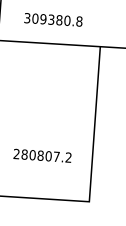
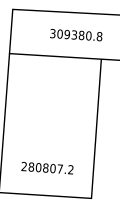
text: (53, 20) -> (76, 35), moved
text: (42, 156) -> (47, 168), moved

